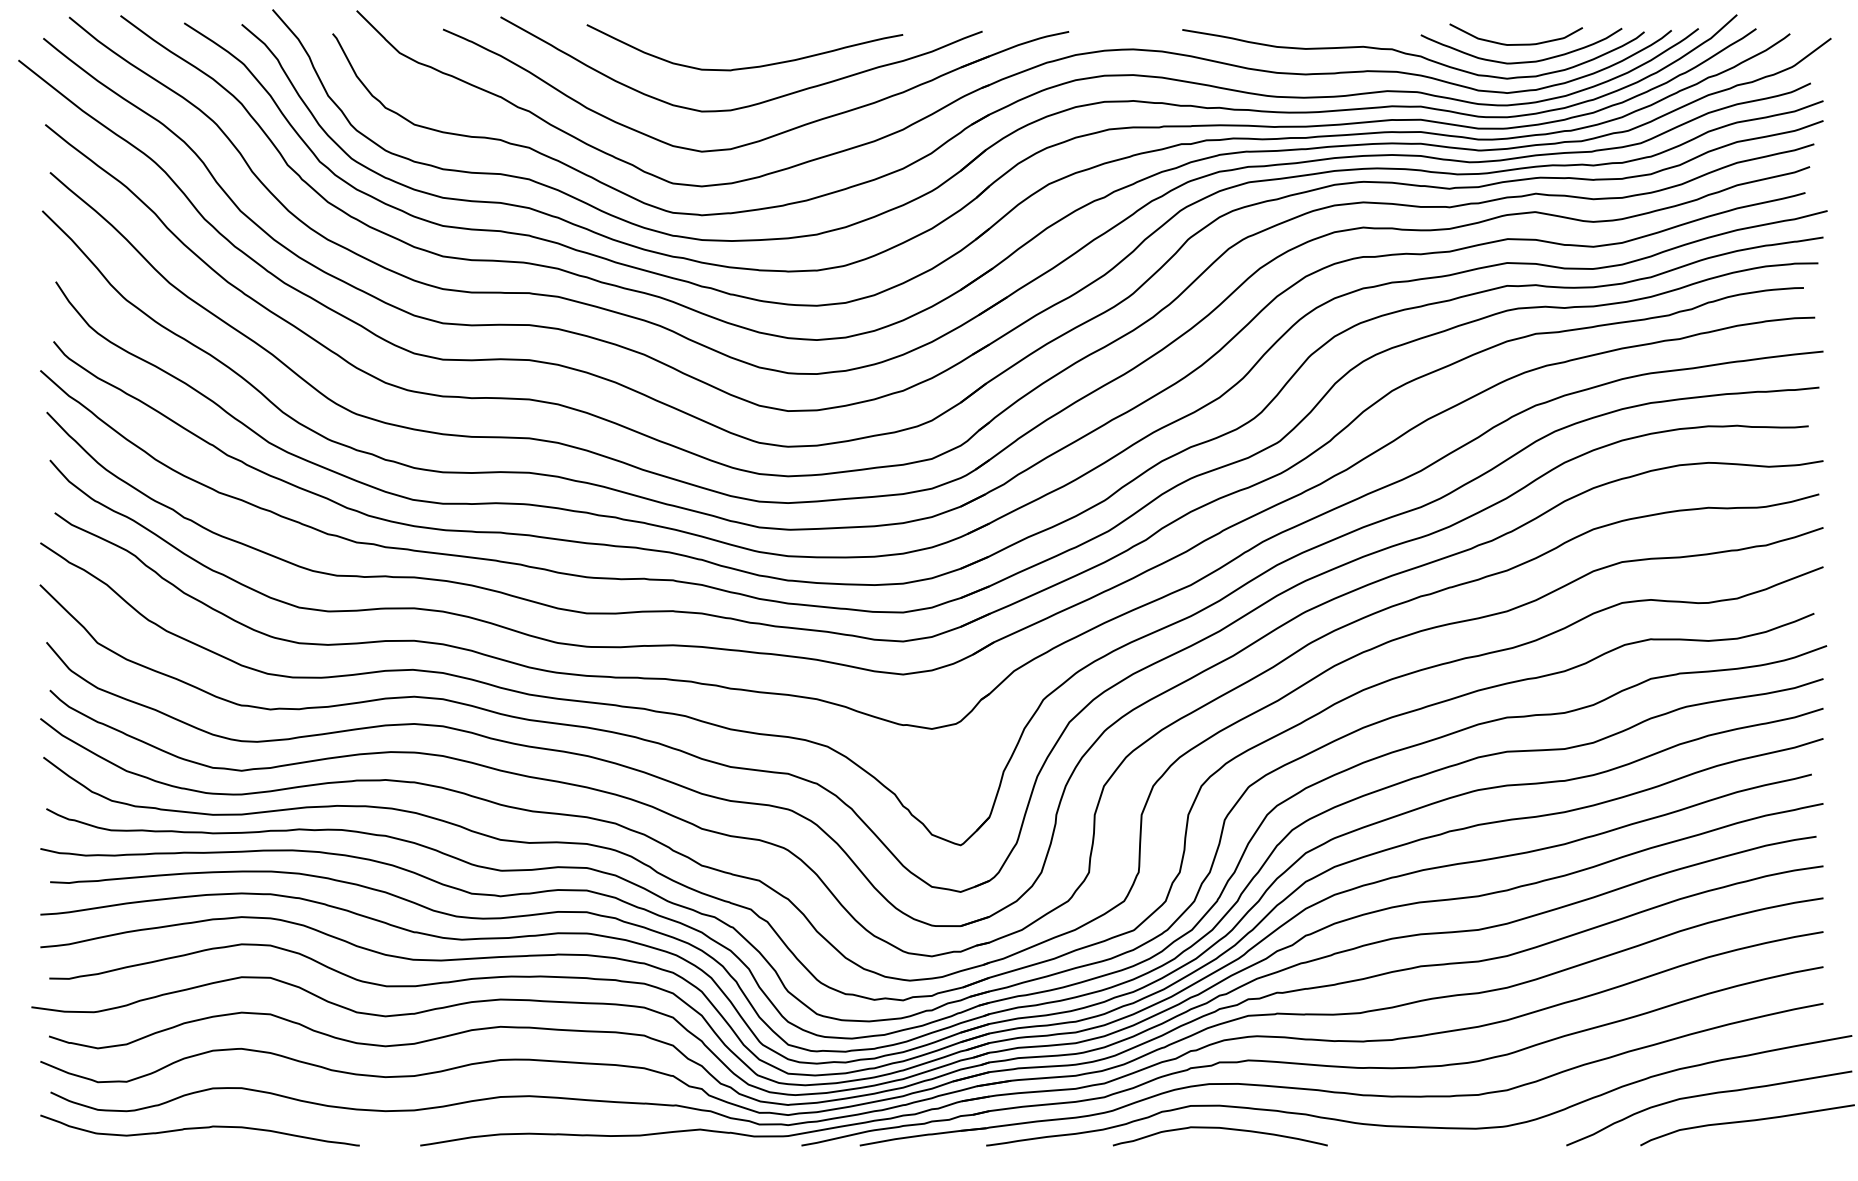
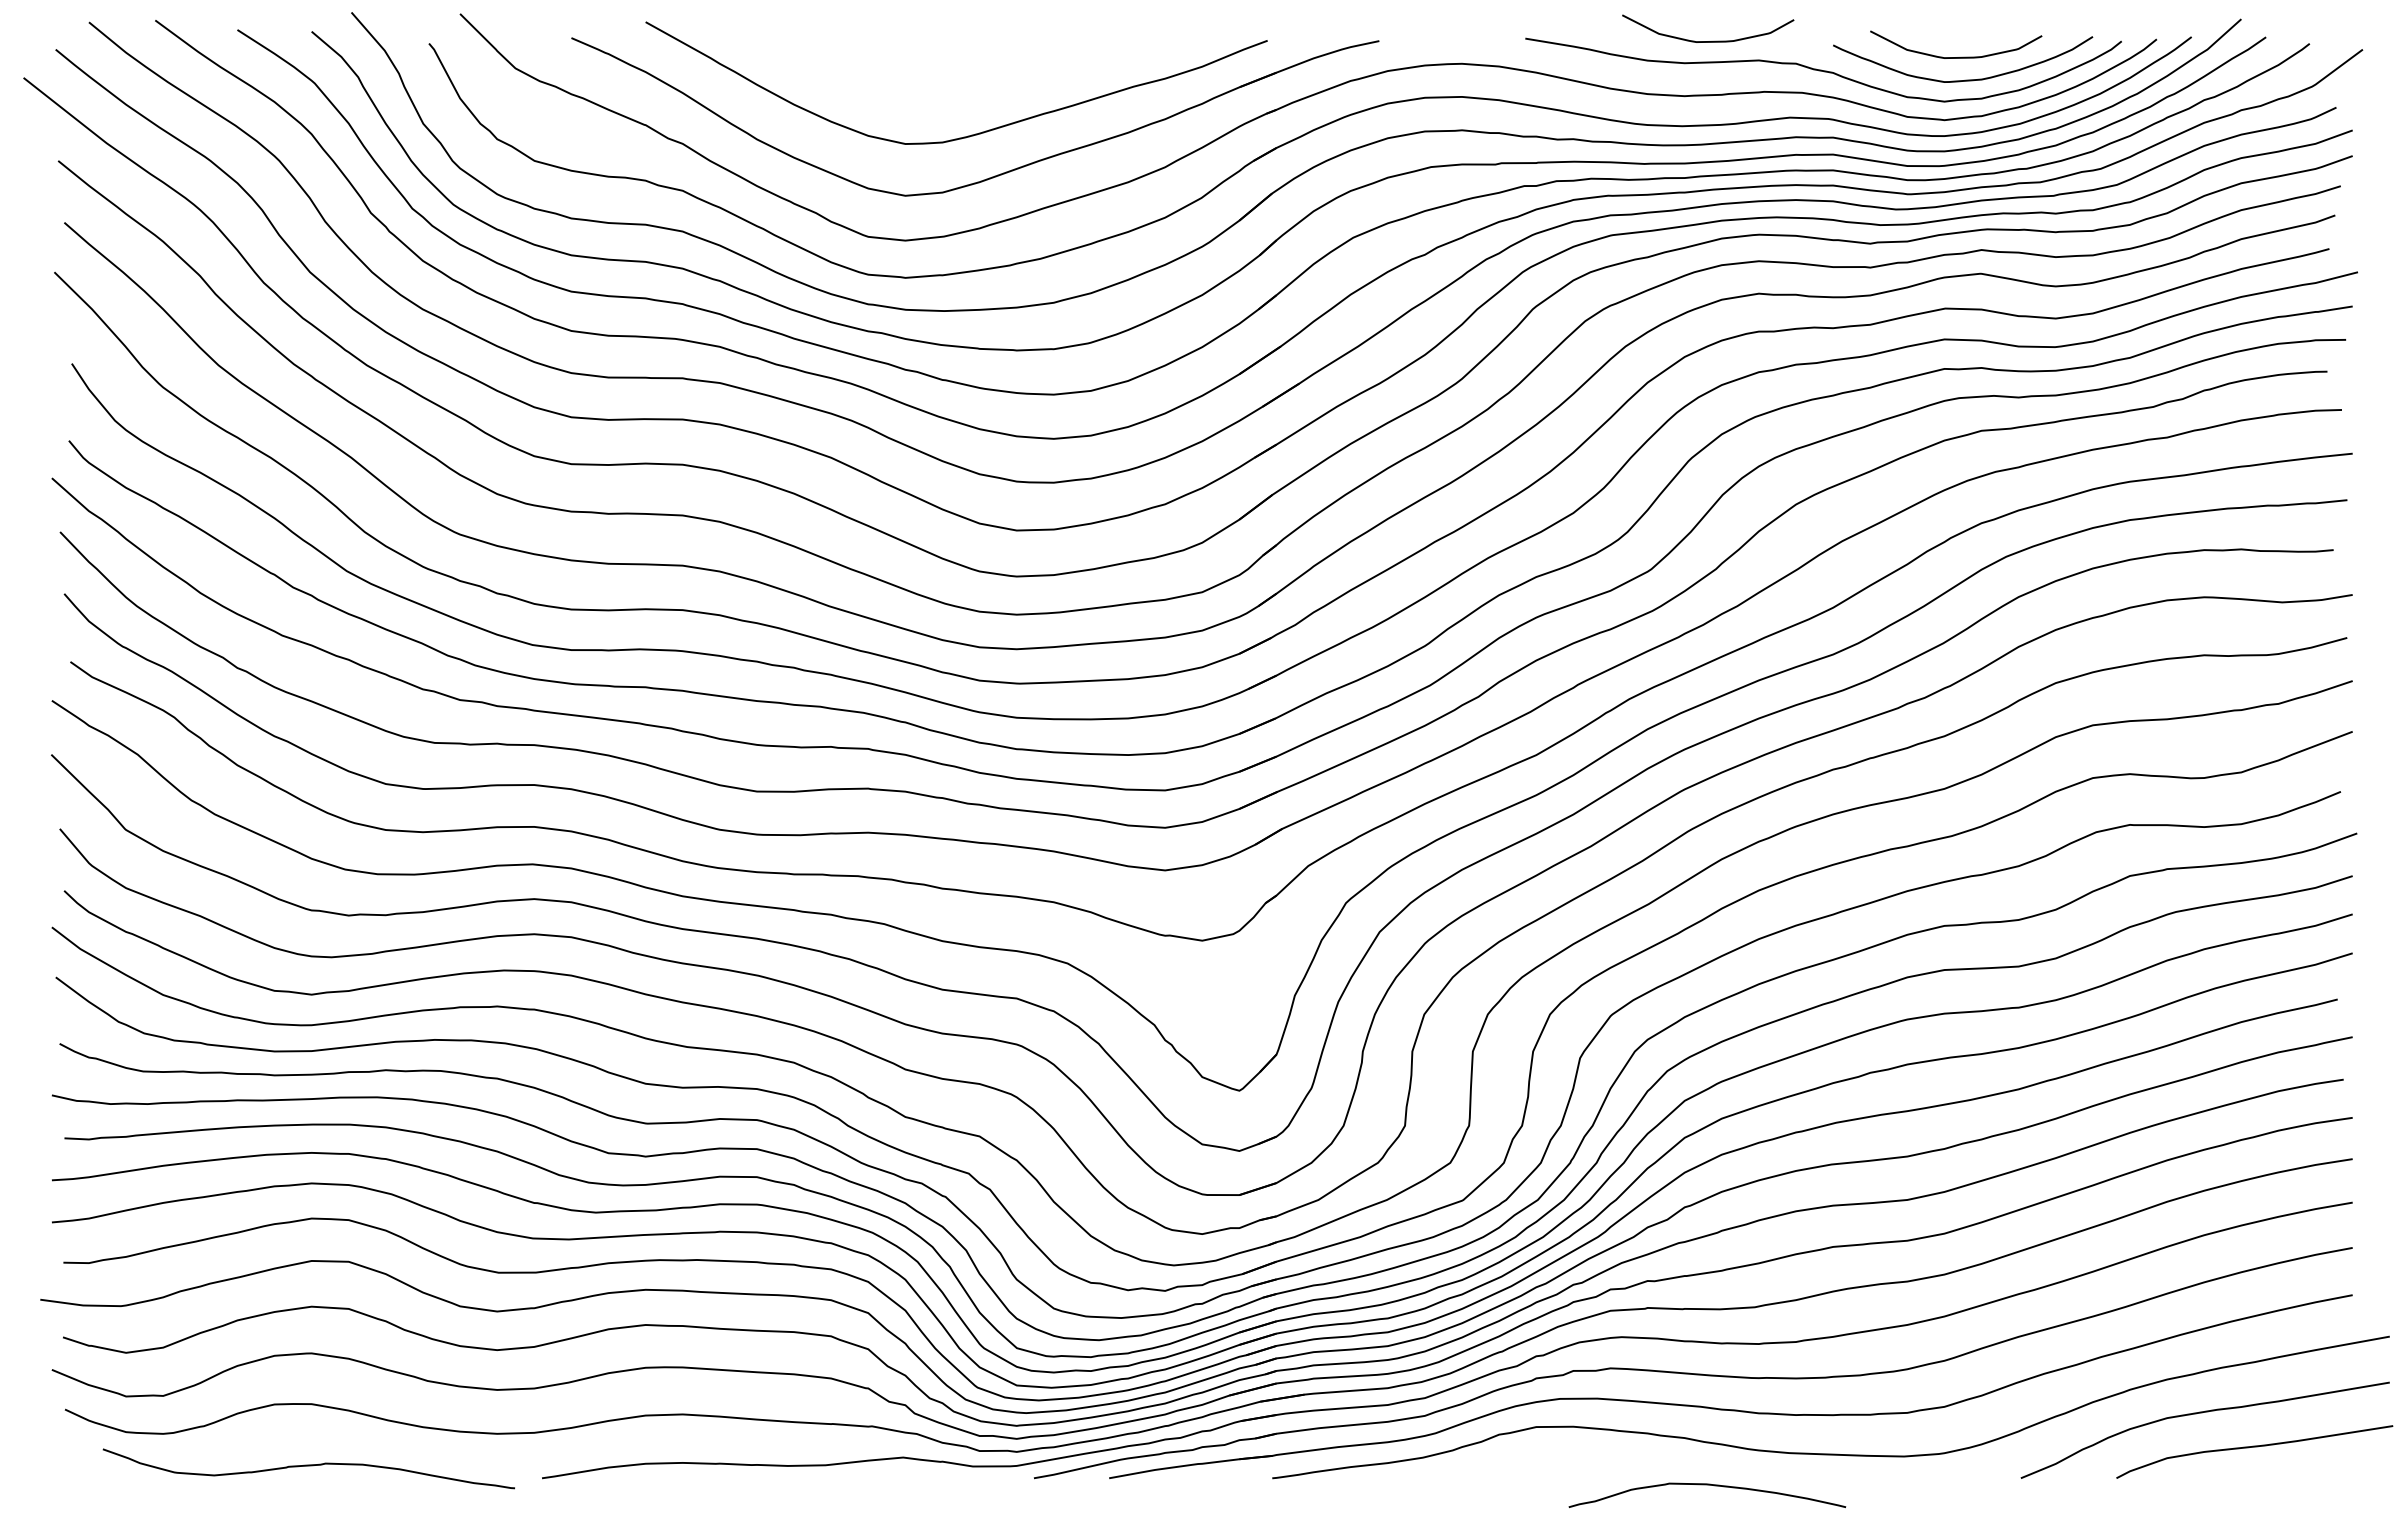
curve: (1328, 31) -> (1713, 40), added
curve: (749, 66) -> (966, 86), removed
curve: (199, 1128) -> (308, 1466), moved
curve: (1220, 1128) -> (1707, 1485), moved

